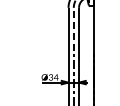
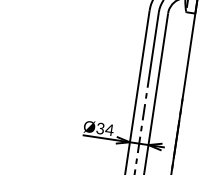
line: (73, 28) -> (152, 48), dashed -> solid

